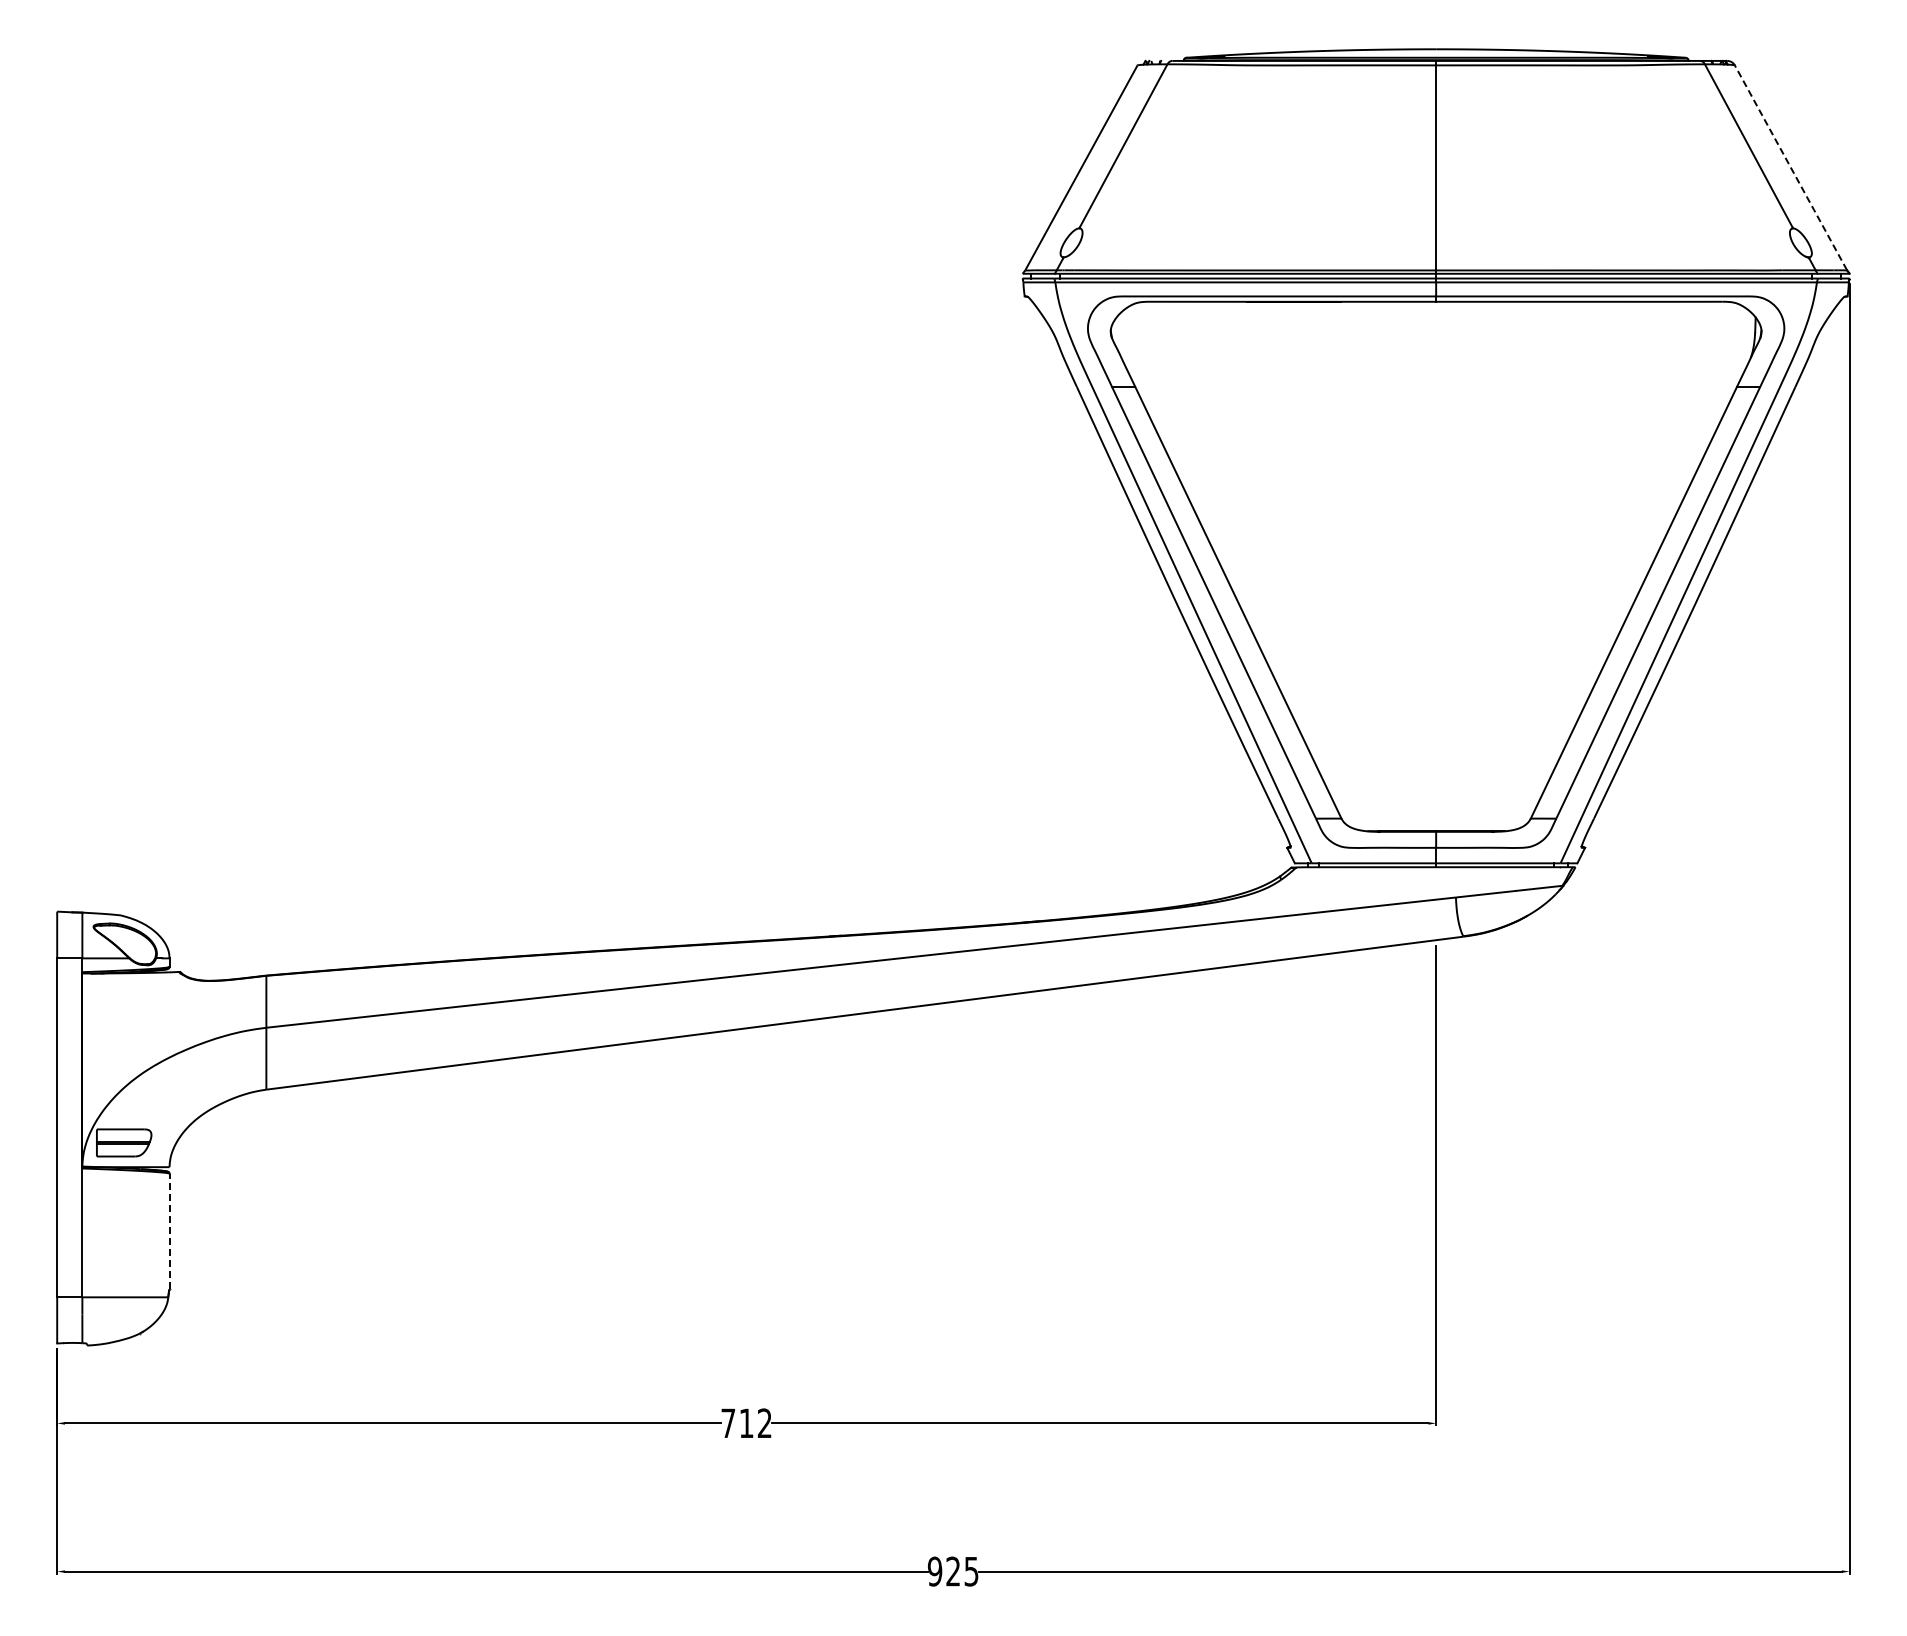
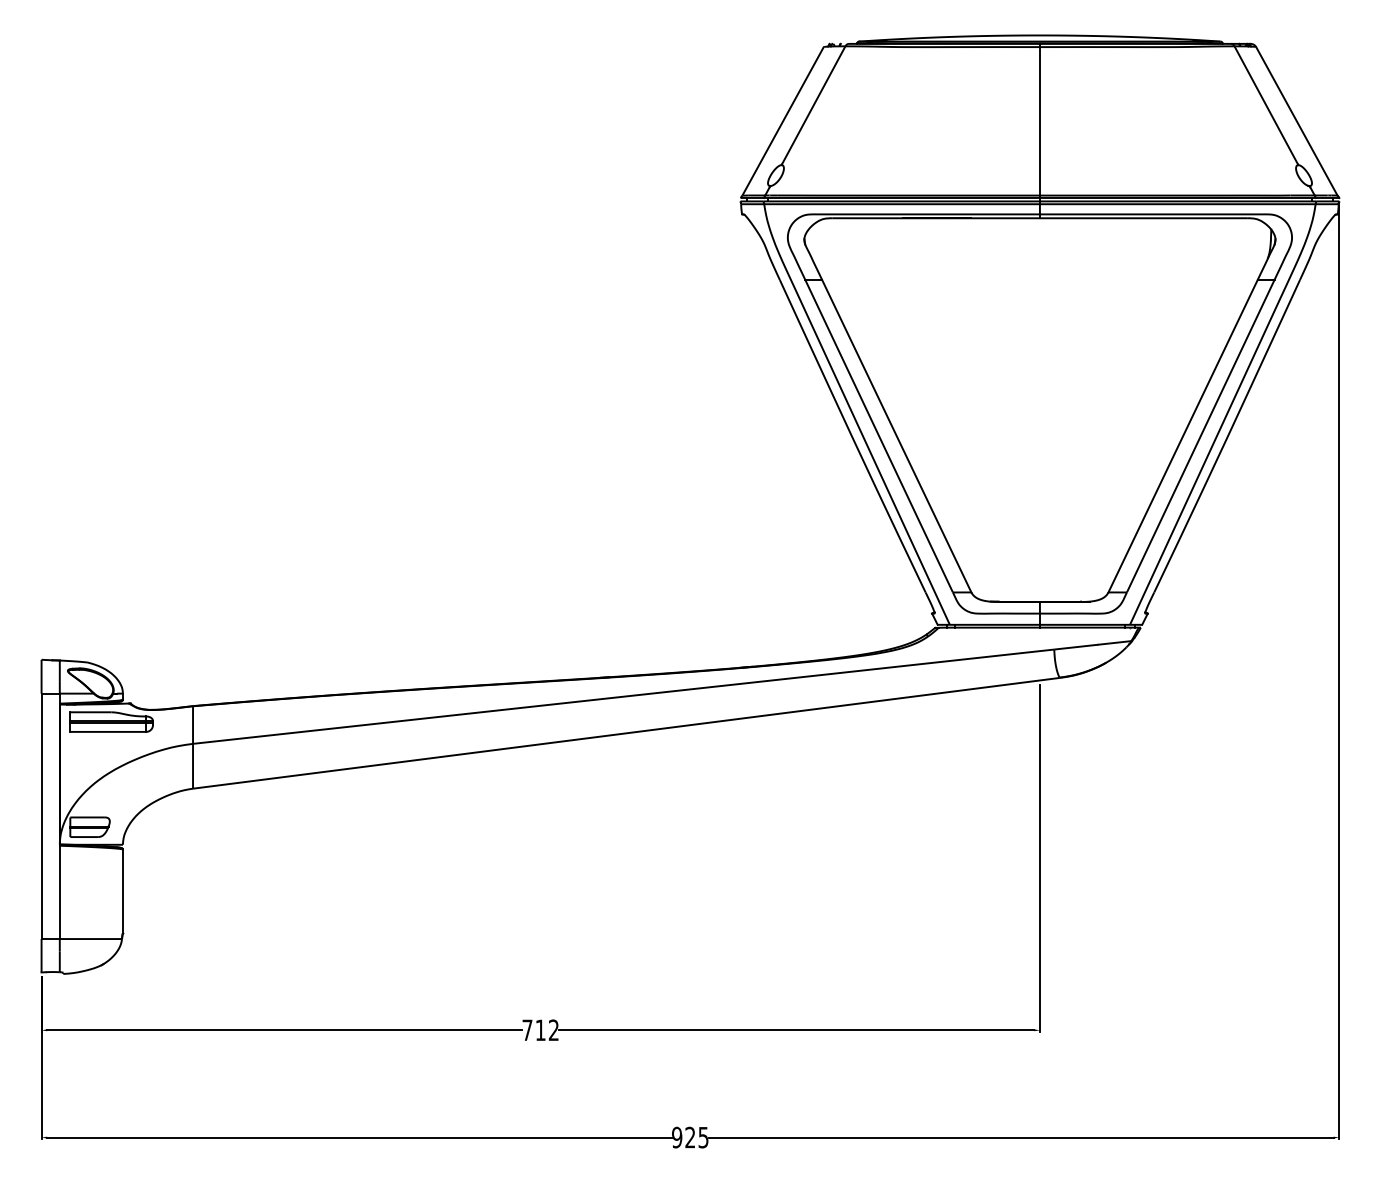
line: (1790, 167) -> (1296, 121), dashed -> solid
part: (153, 997) -> (111, 721), added
line: (169, 1231) -> (122, 891), dashed -> solid

